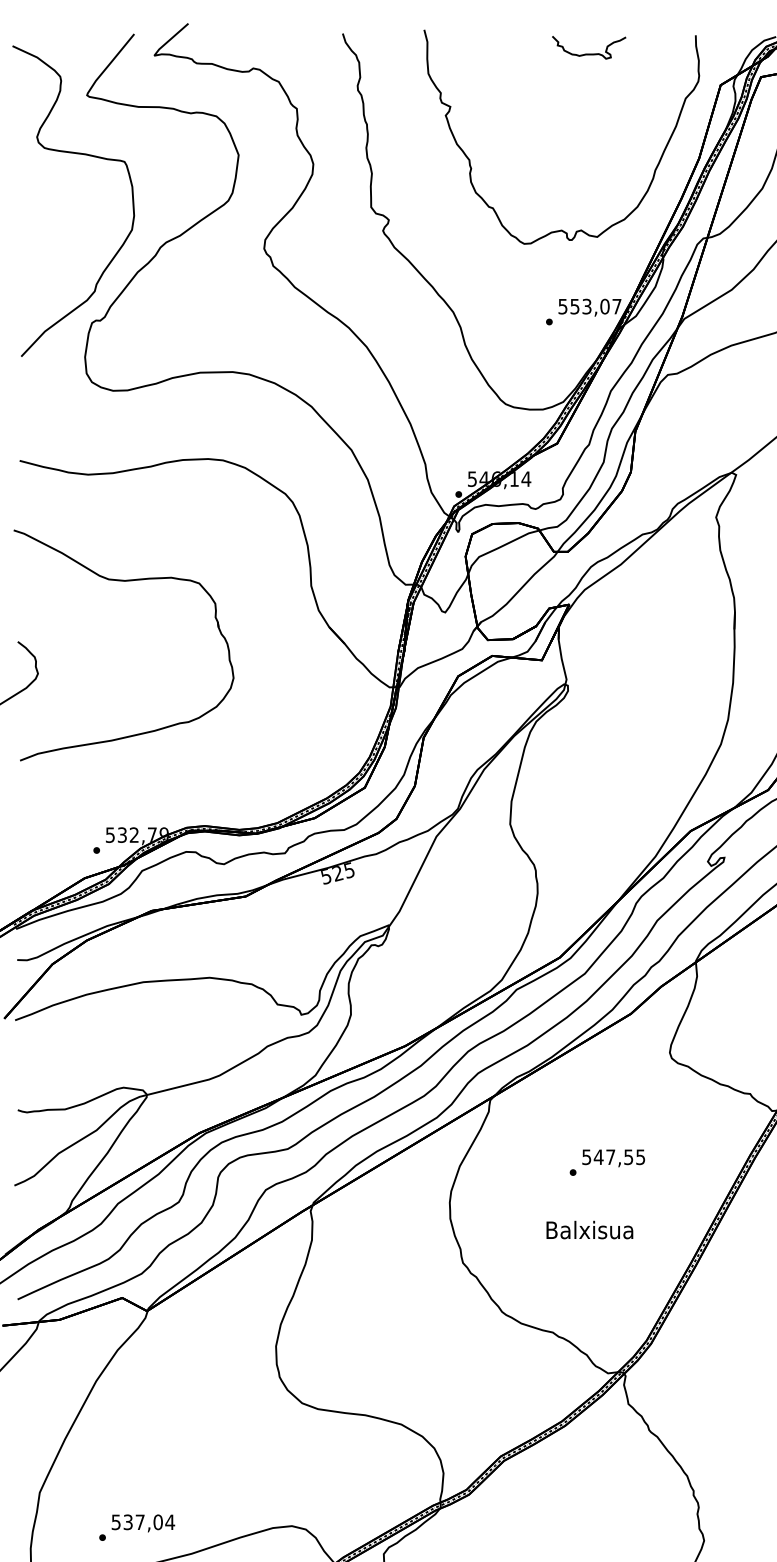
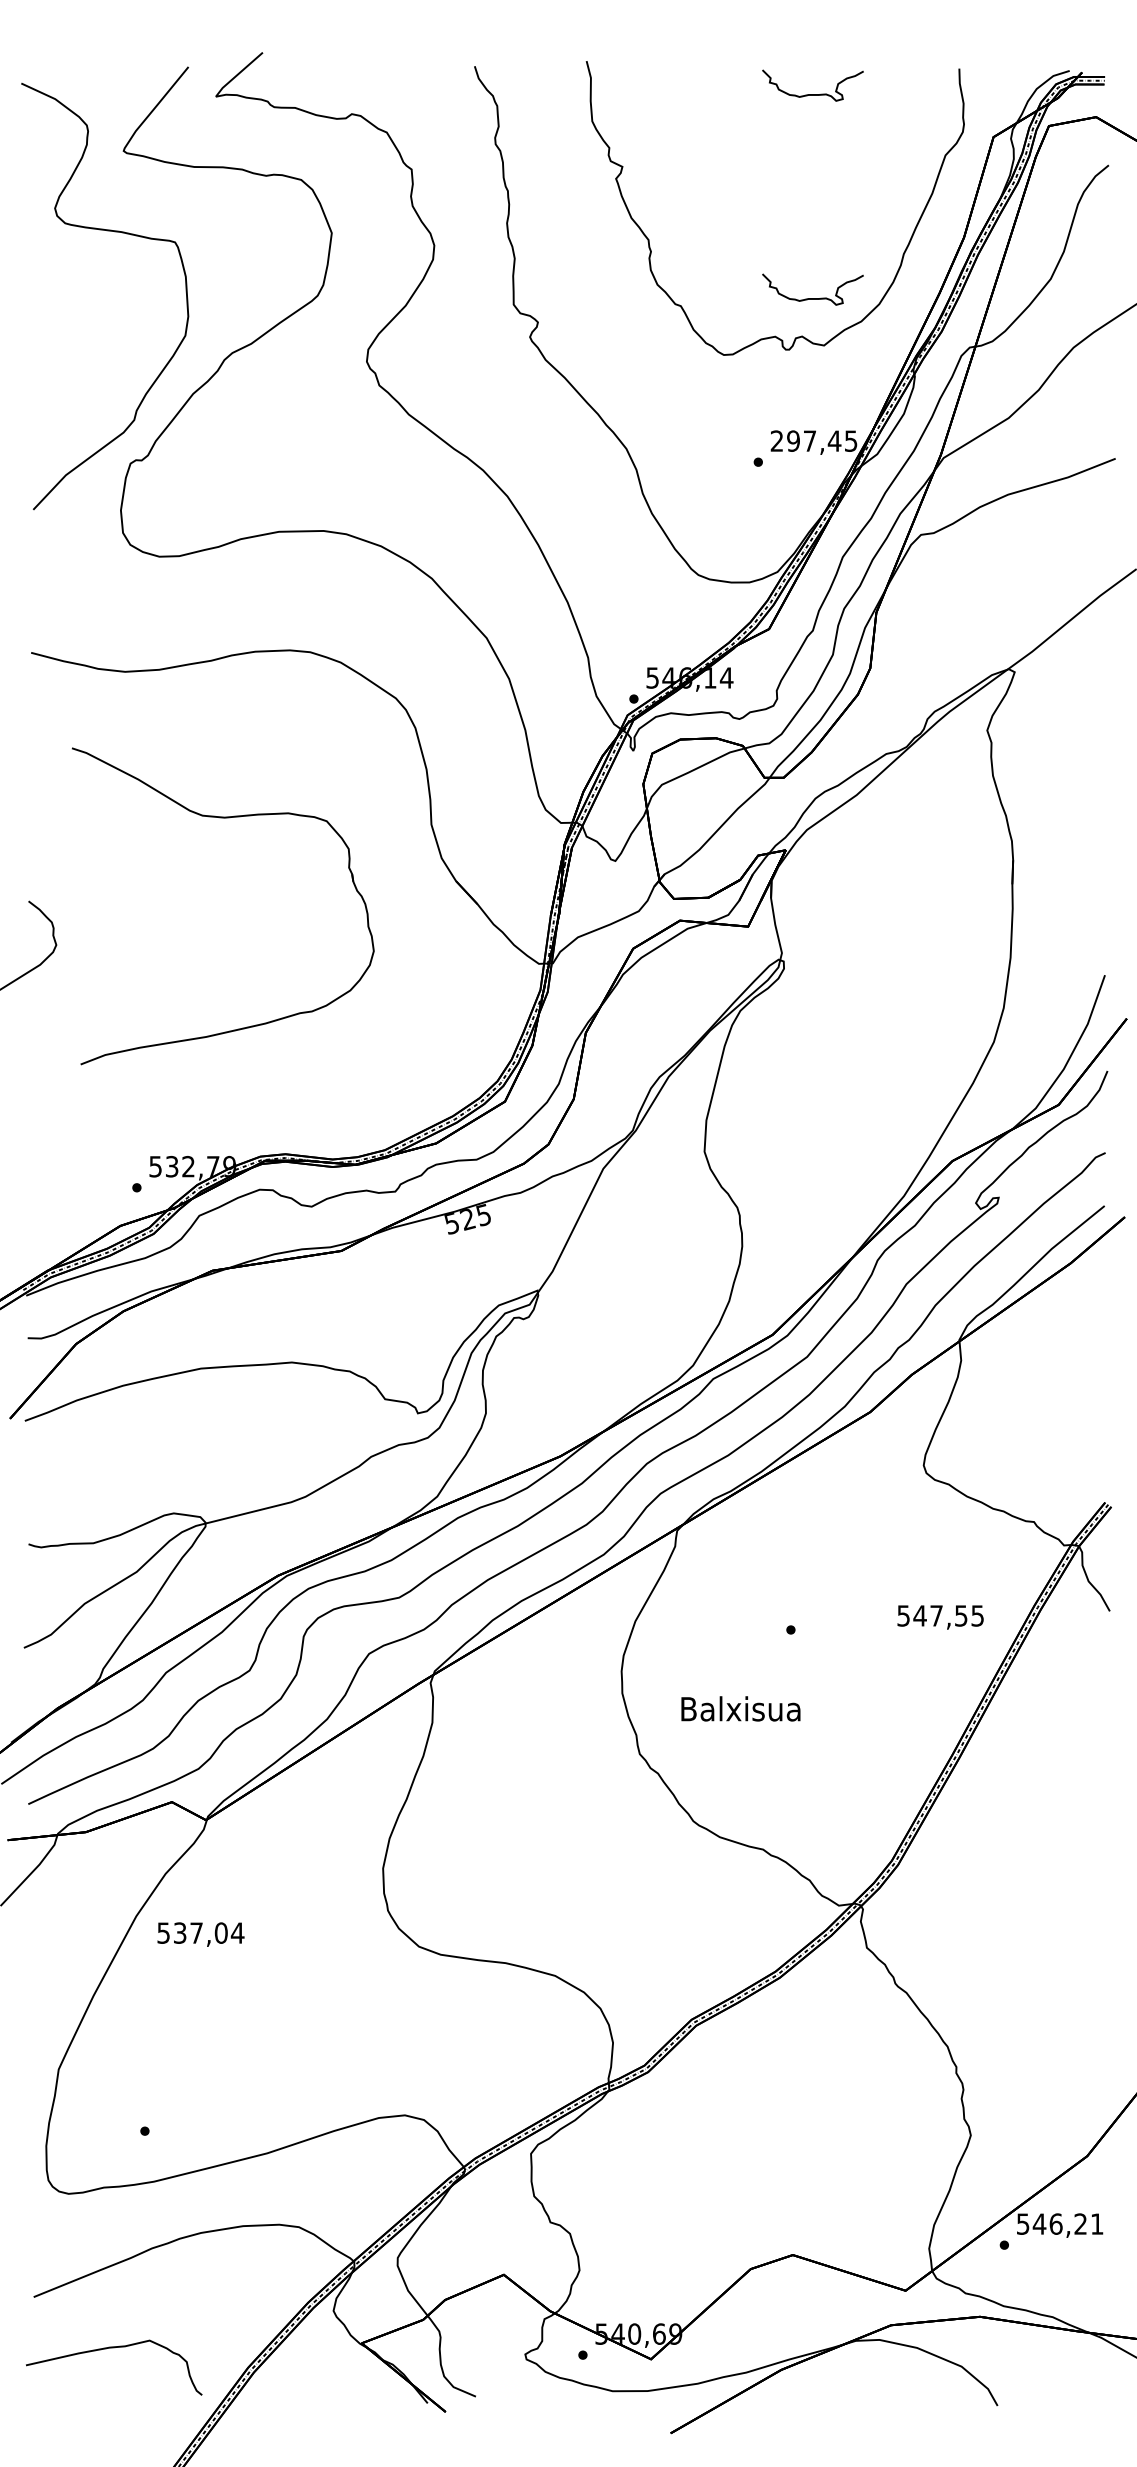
curve: (588, 202) -> (812, 298), added
text: (589, 306) -> (813, 440), 553,07 -> 297,45
part: (123, 581) -> (222, 818), moved
text: (613, 1158) -> (940, 1617), moved
text: (589, 1229) -> (740, 1708), moved
text: (143, 1523) -> (200, 1934), moved

